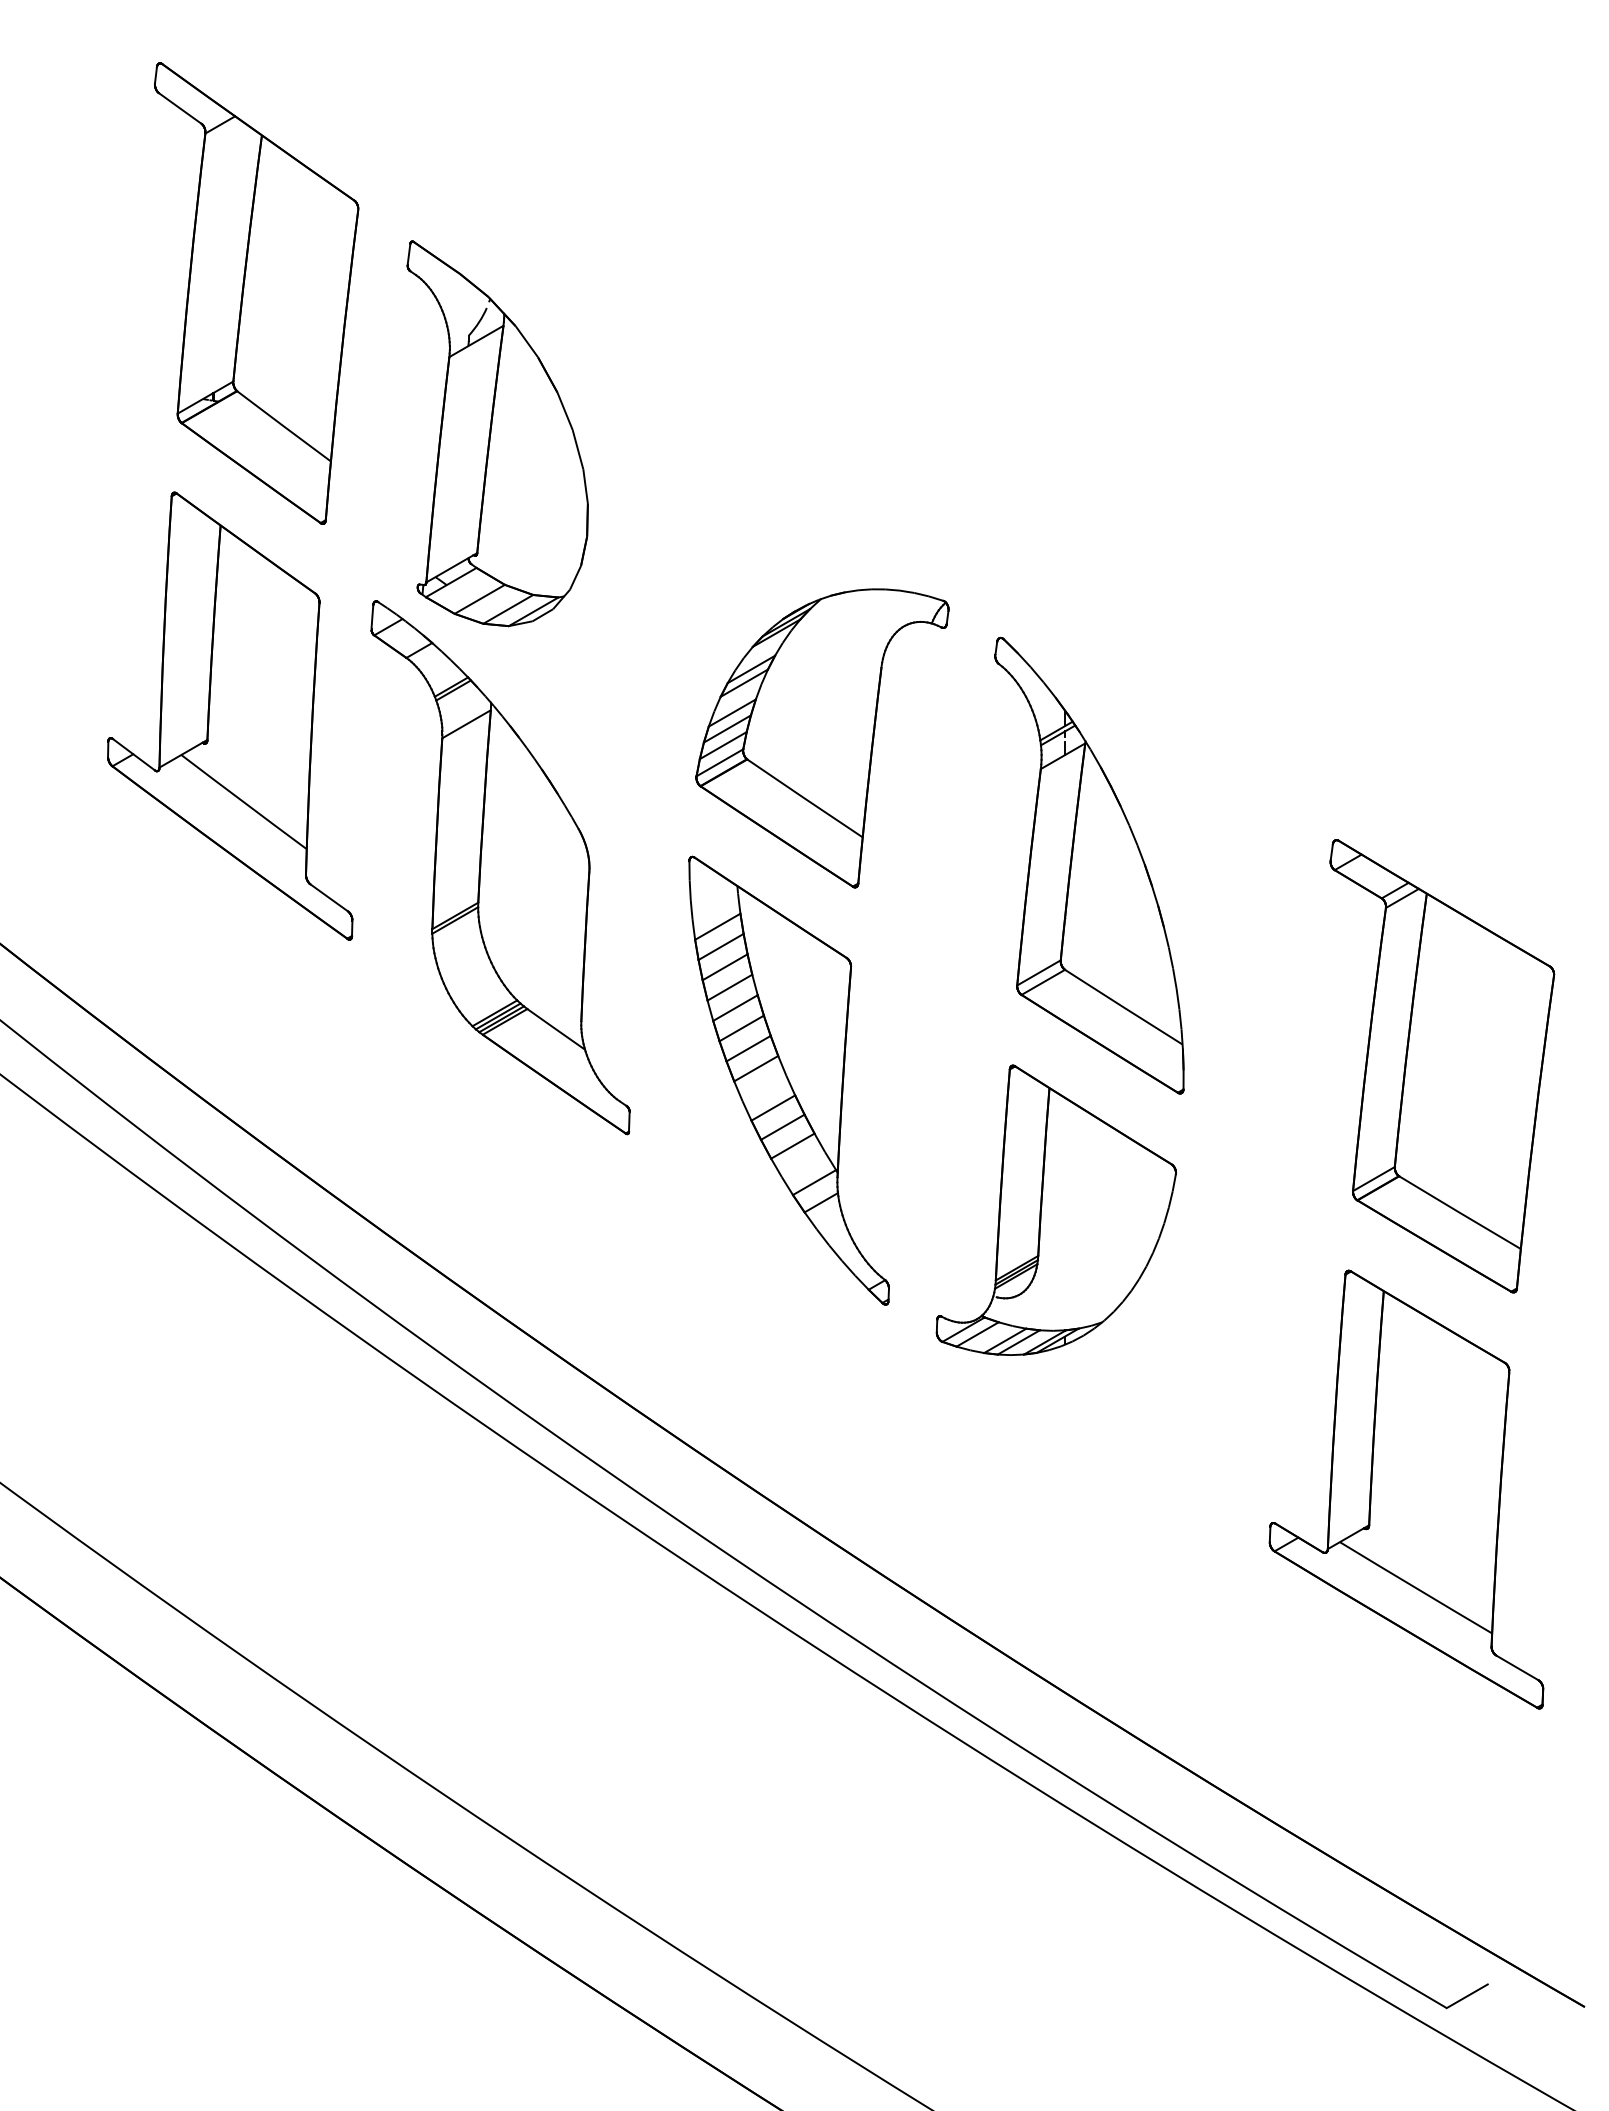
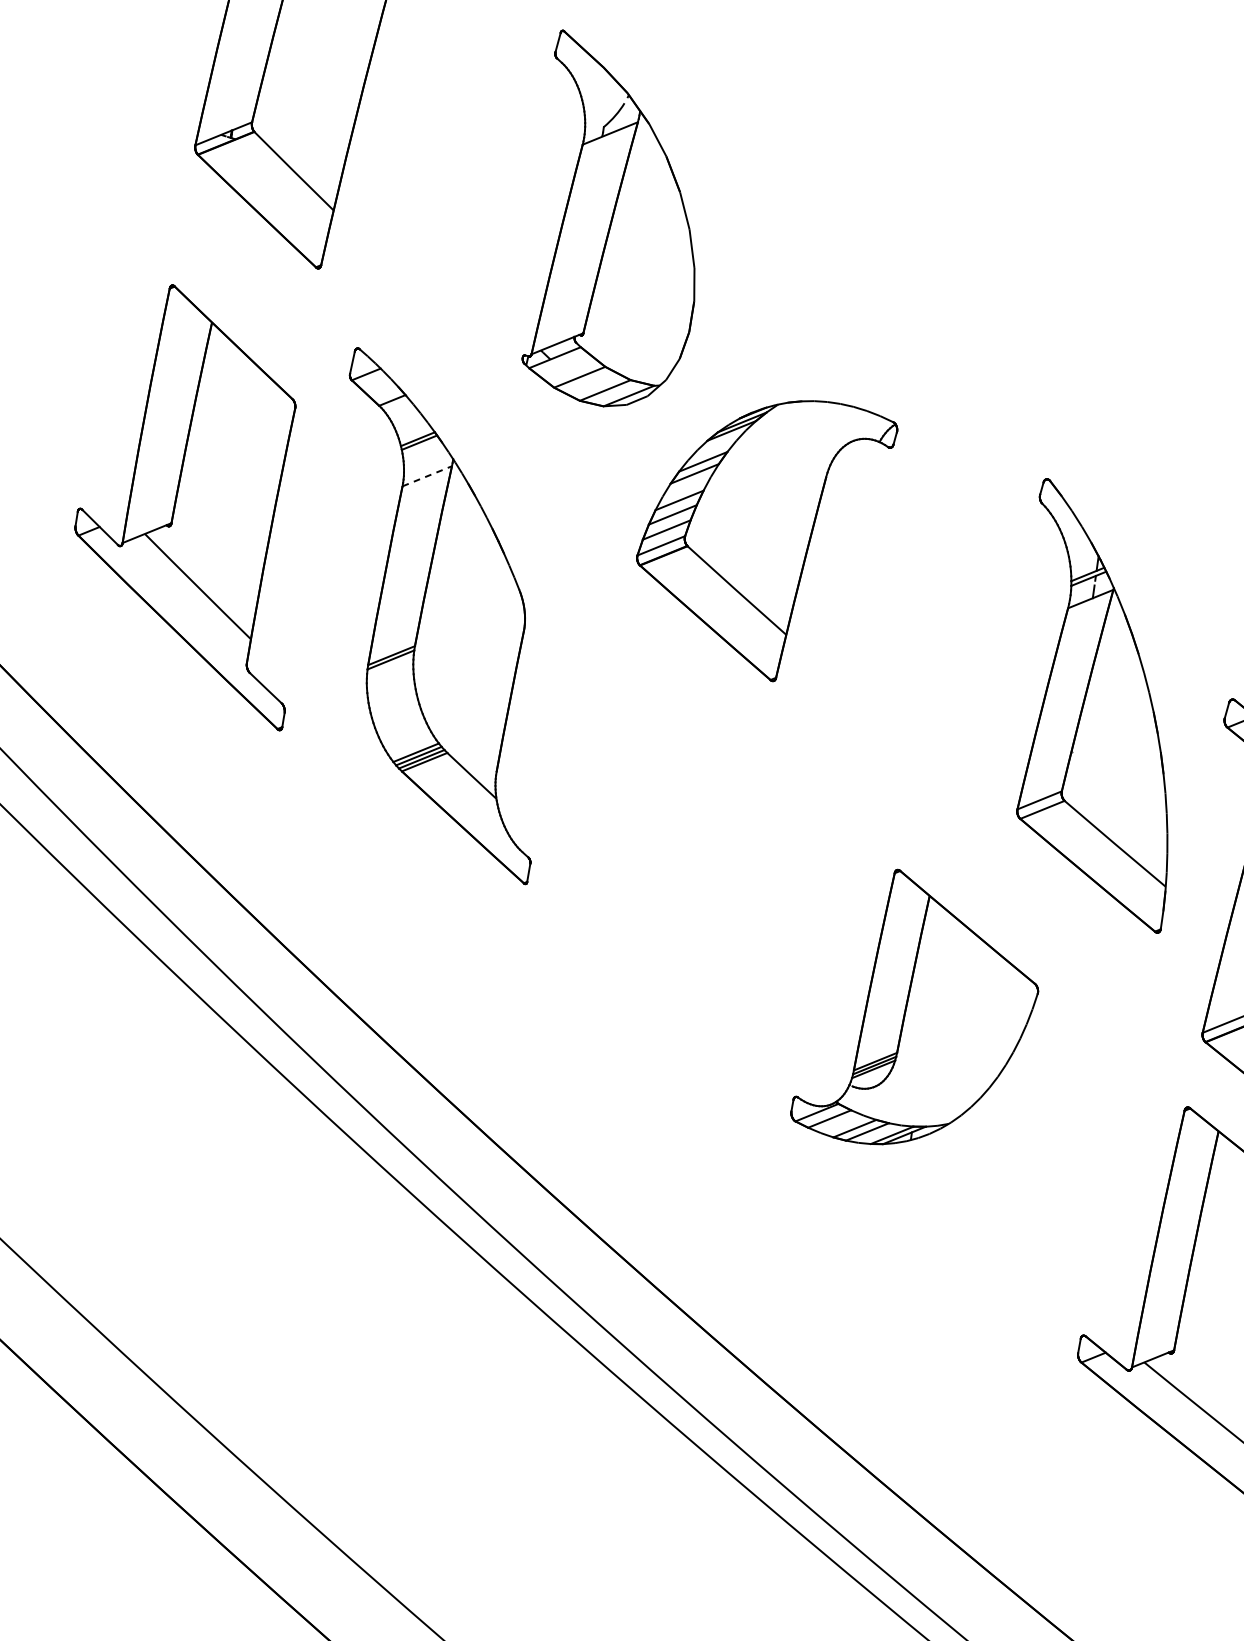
part: (497, 433) -> (618, 223), moved
part: (230, 715) -> (196, 503), moved
line: (466, 724) -> (427, 476), solid -> dashed
part: (1089, 865) -> (1101, 705), moved
part: (788, 1080) -> (684, 854), removed

